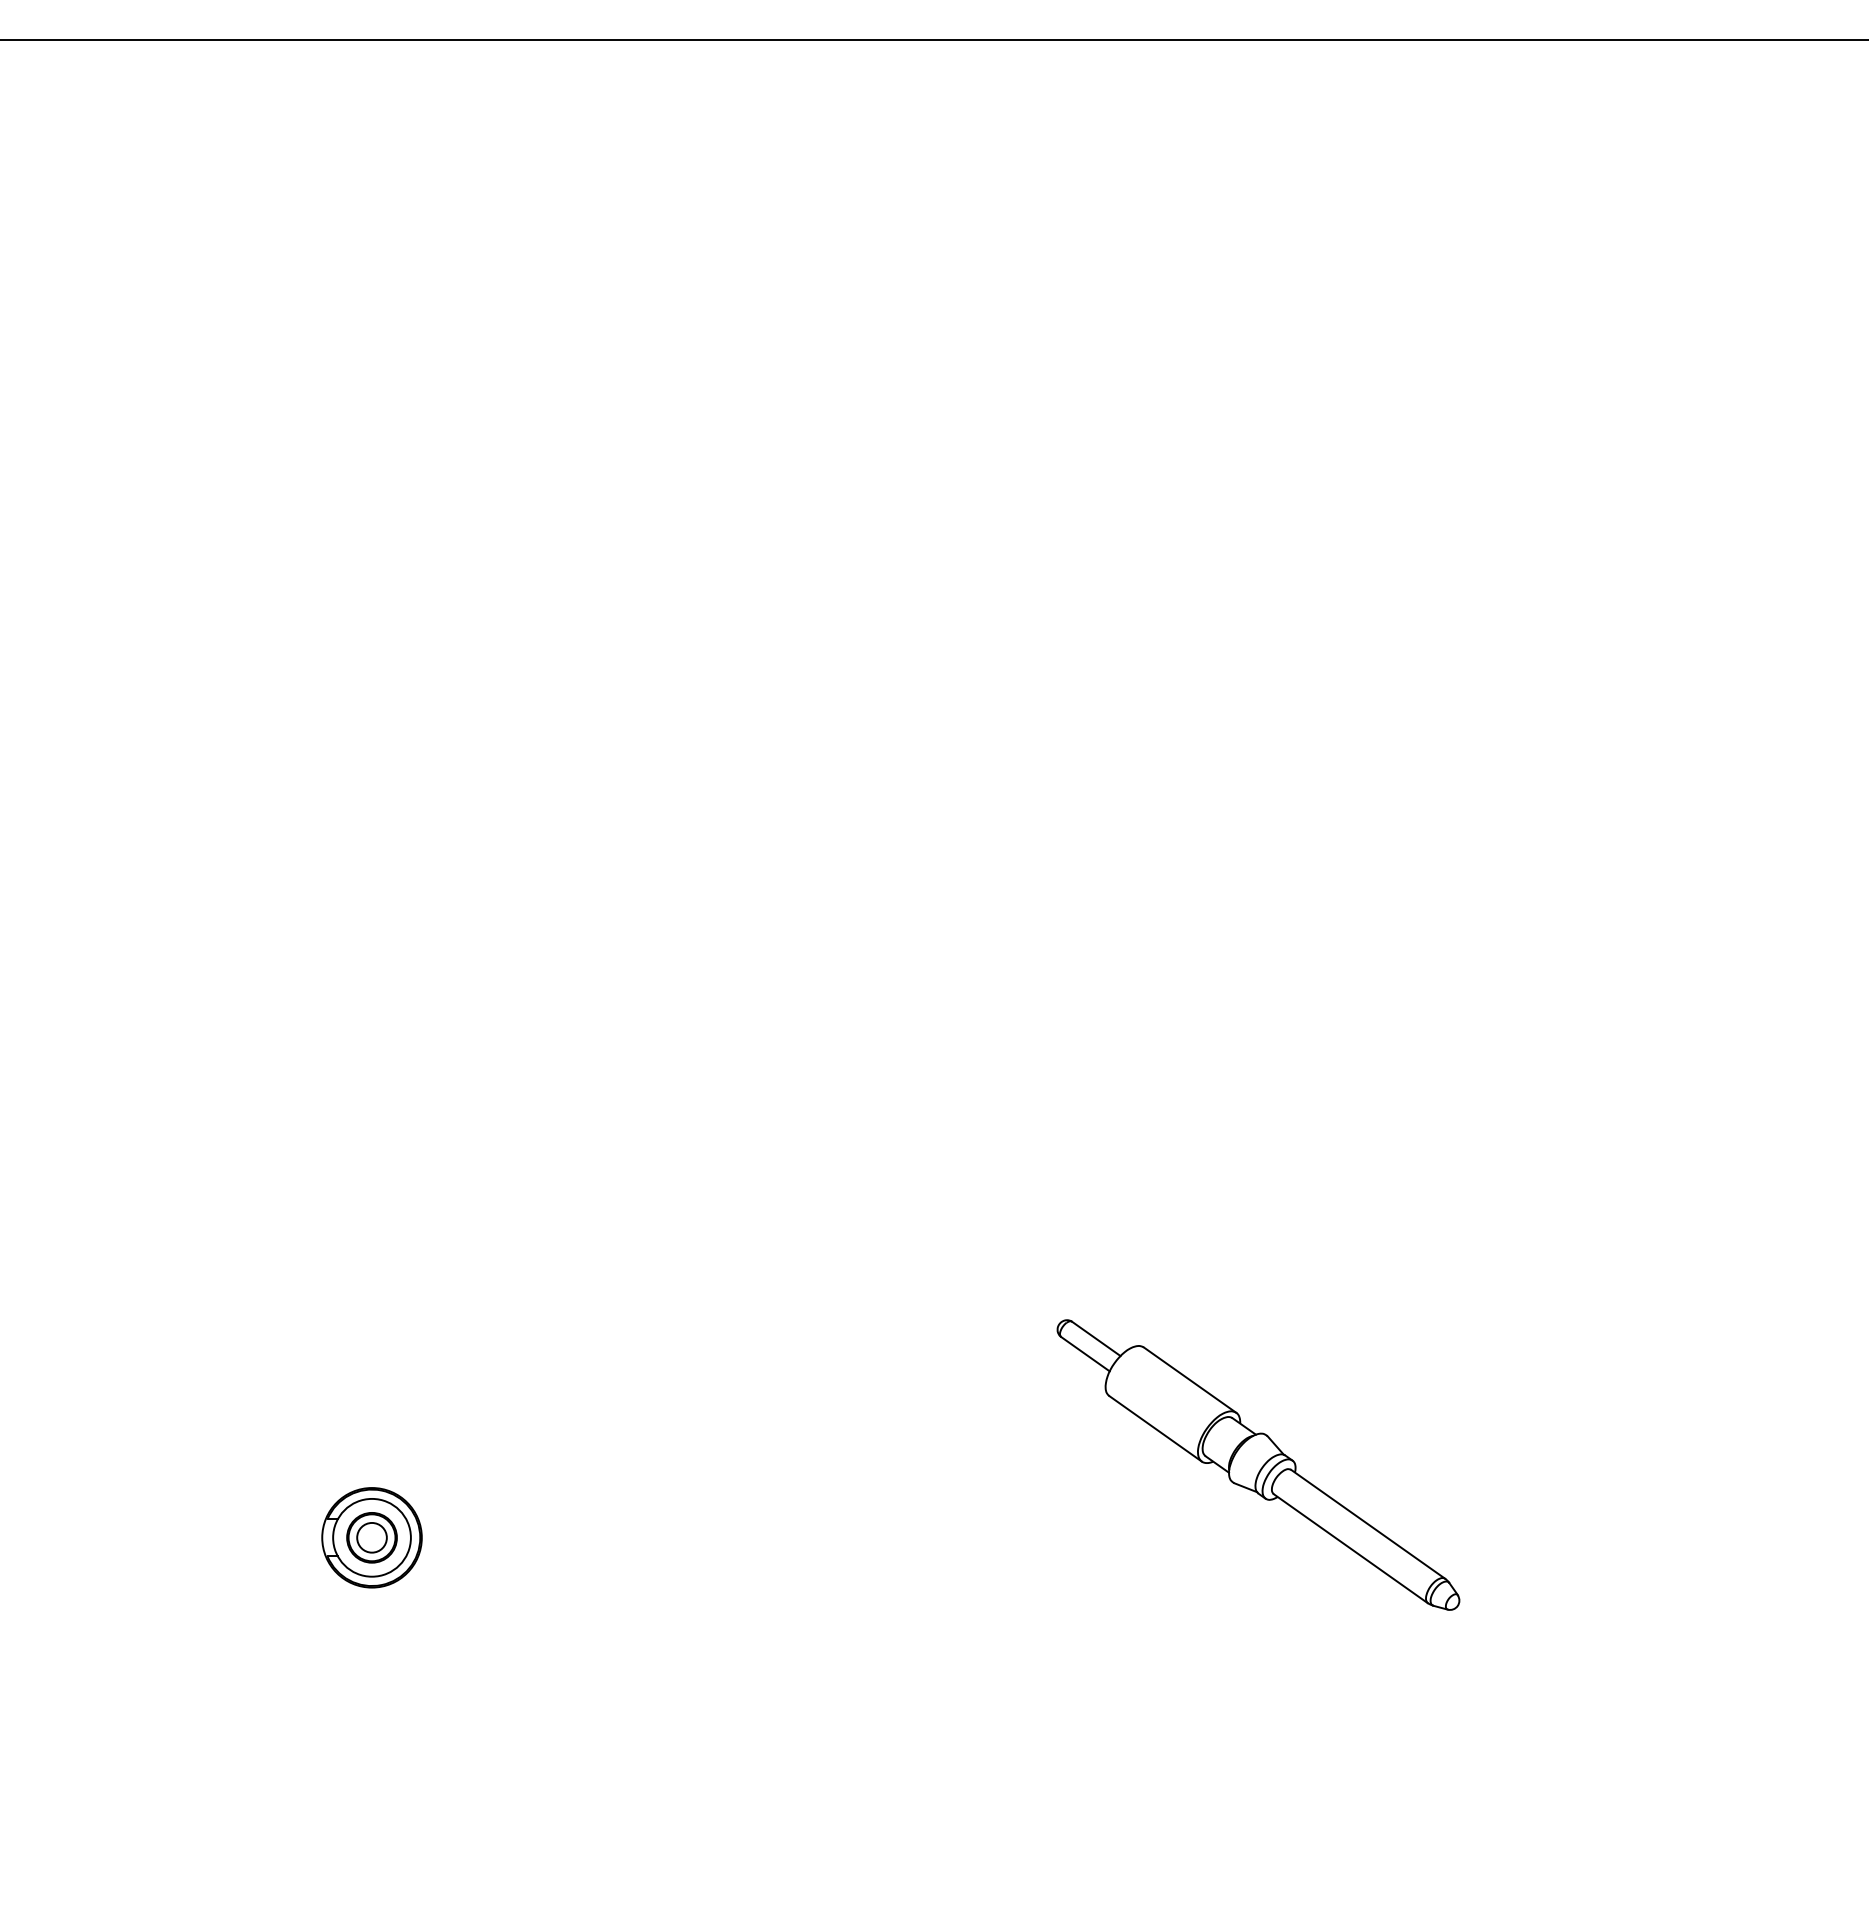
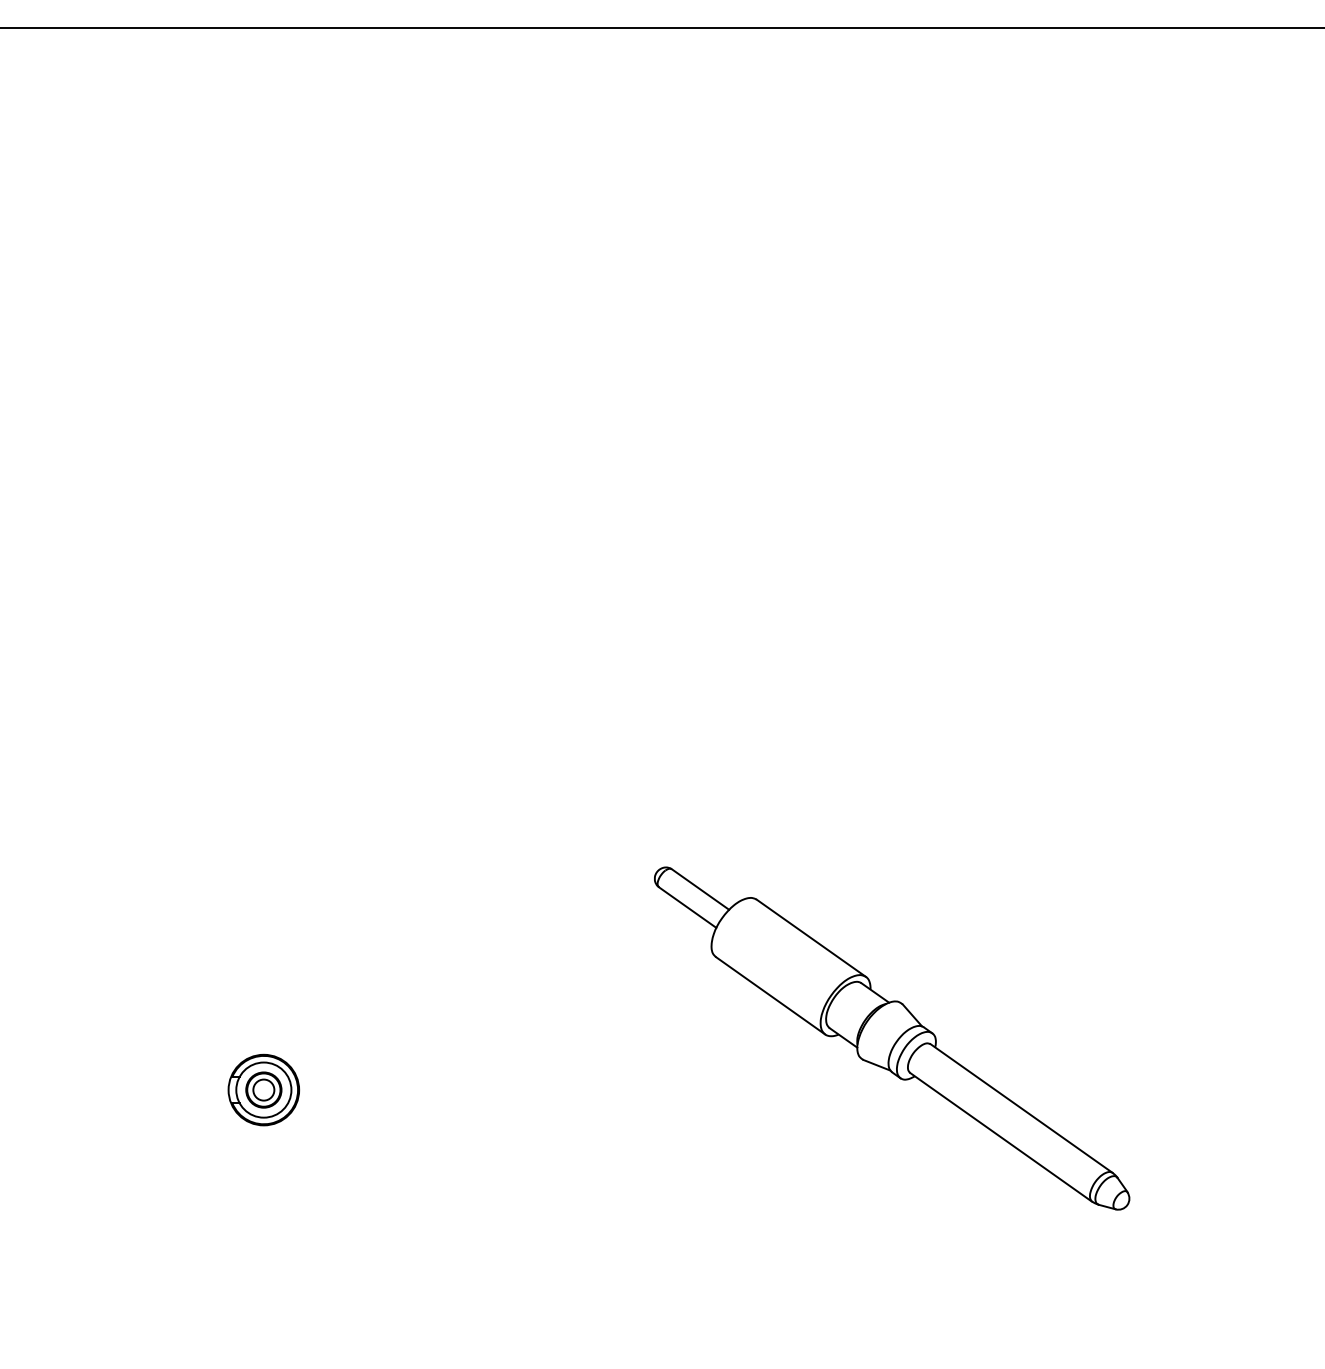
part: (1258, 1464) -> (892, 1038), size x1.67

